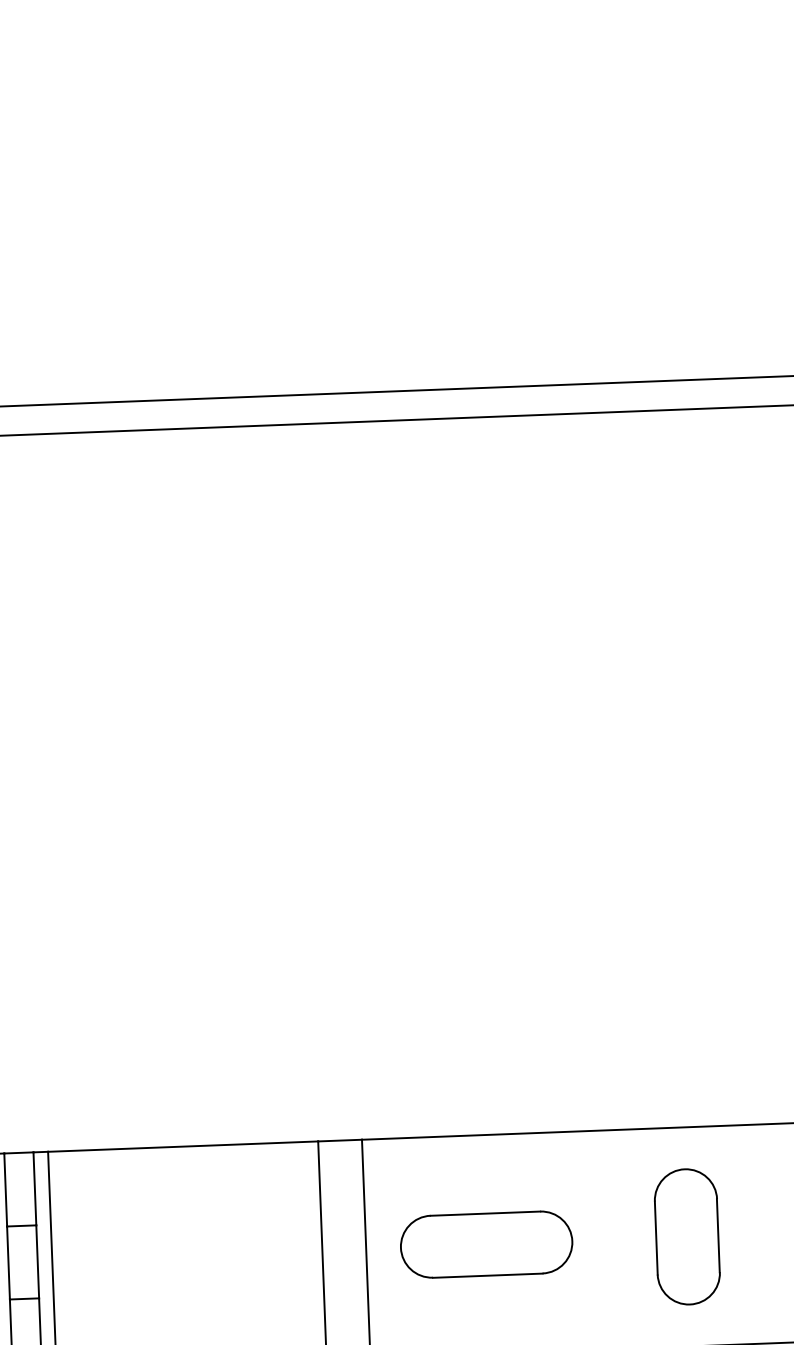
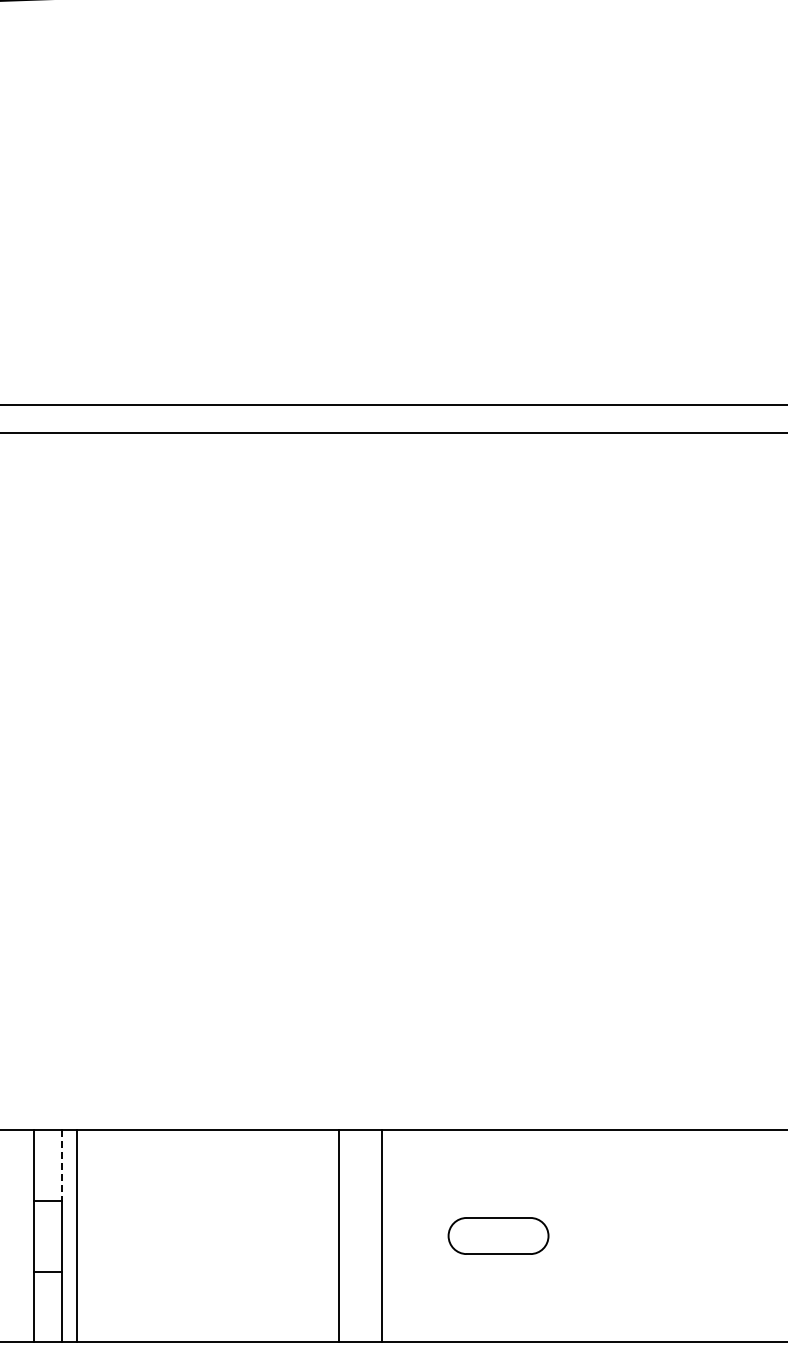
line: (35, 1189) -> (62, 1165), solid -> dashed
part: (687, 1236) -> (693, 1235), removed
part: (486, 1244) -> (498, 1235), size x0.6

